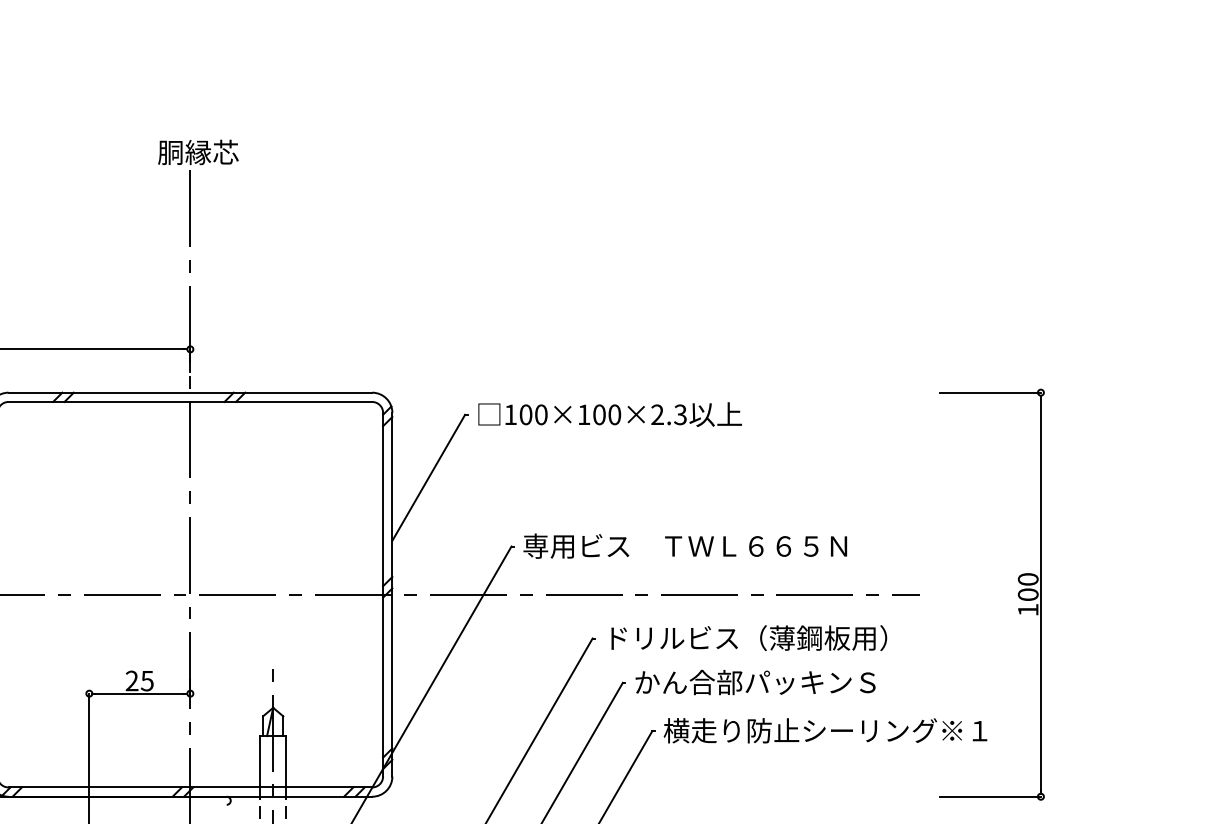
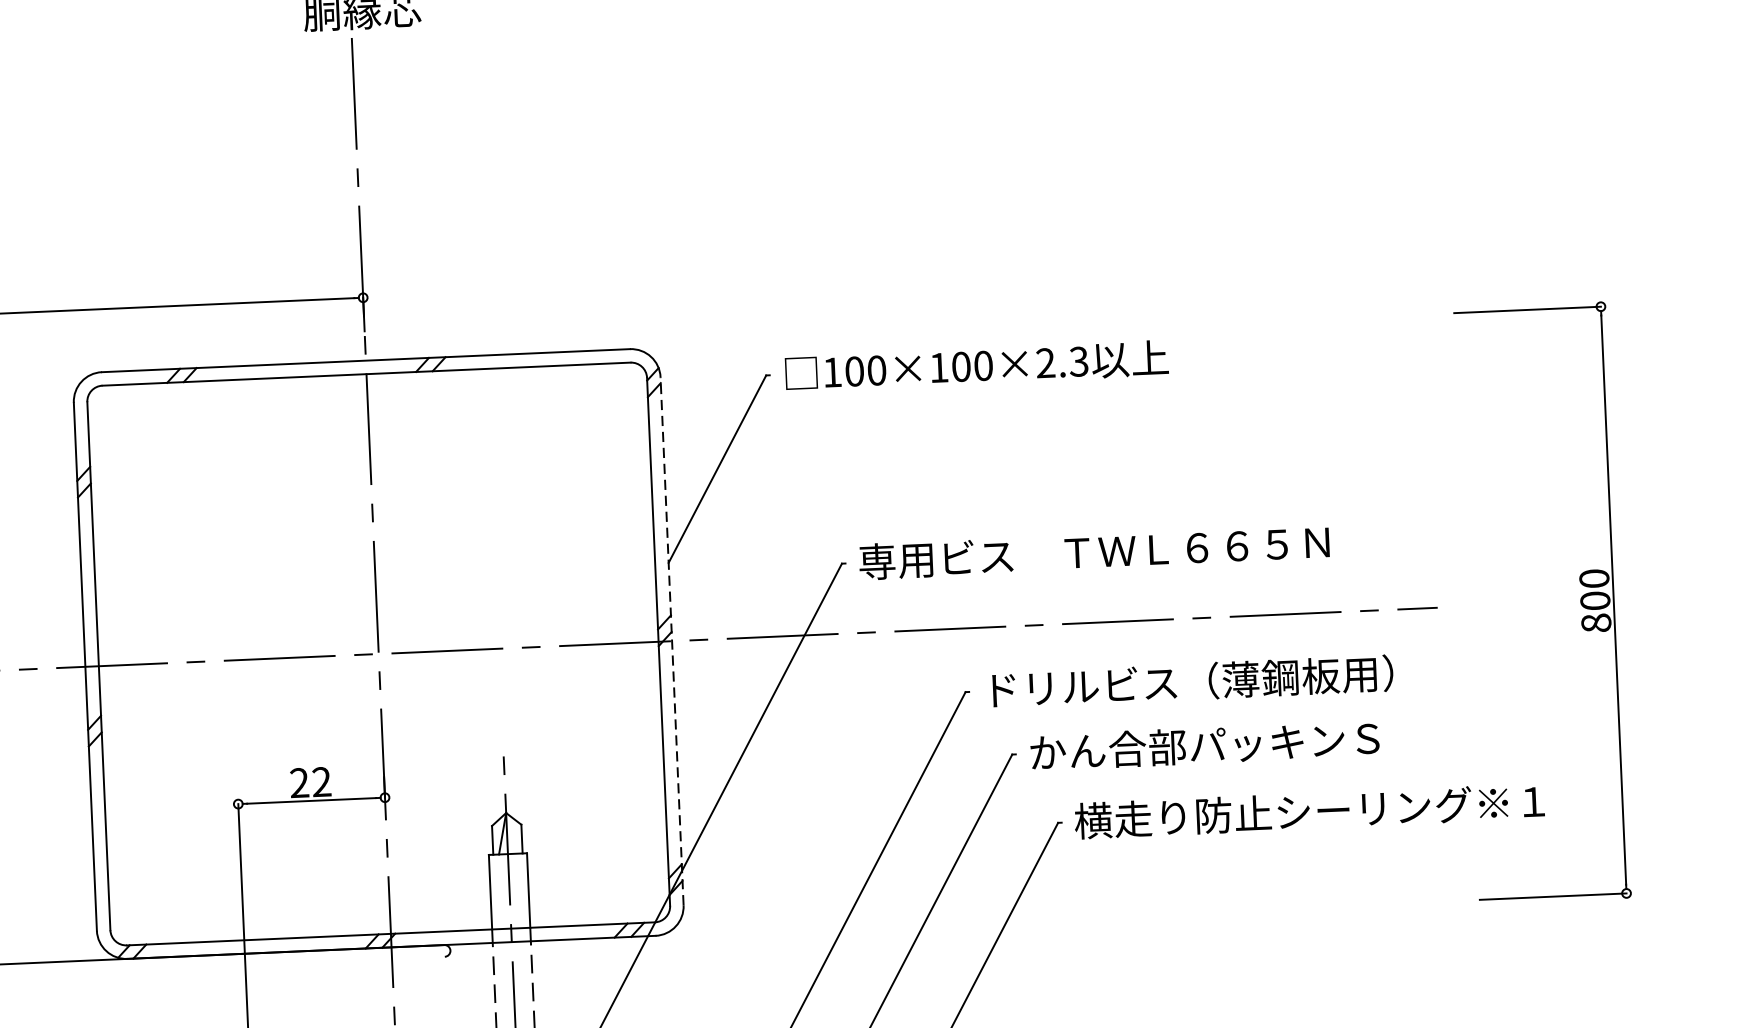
line: (392, 594) -> (672, 640), solid -> dashed
text: (1028, 609) -> (1596, 622), 100 -> 800
text: (146, 680) -> (320, 781), 25 -> 22

